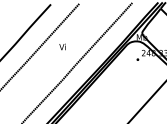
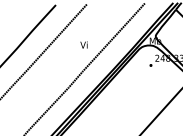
text: (62, 46) -> (83, 44), moved

